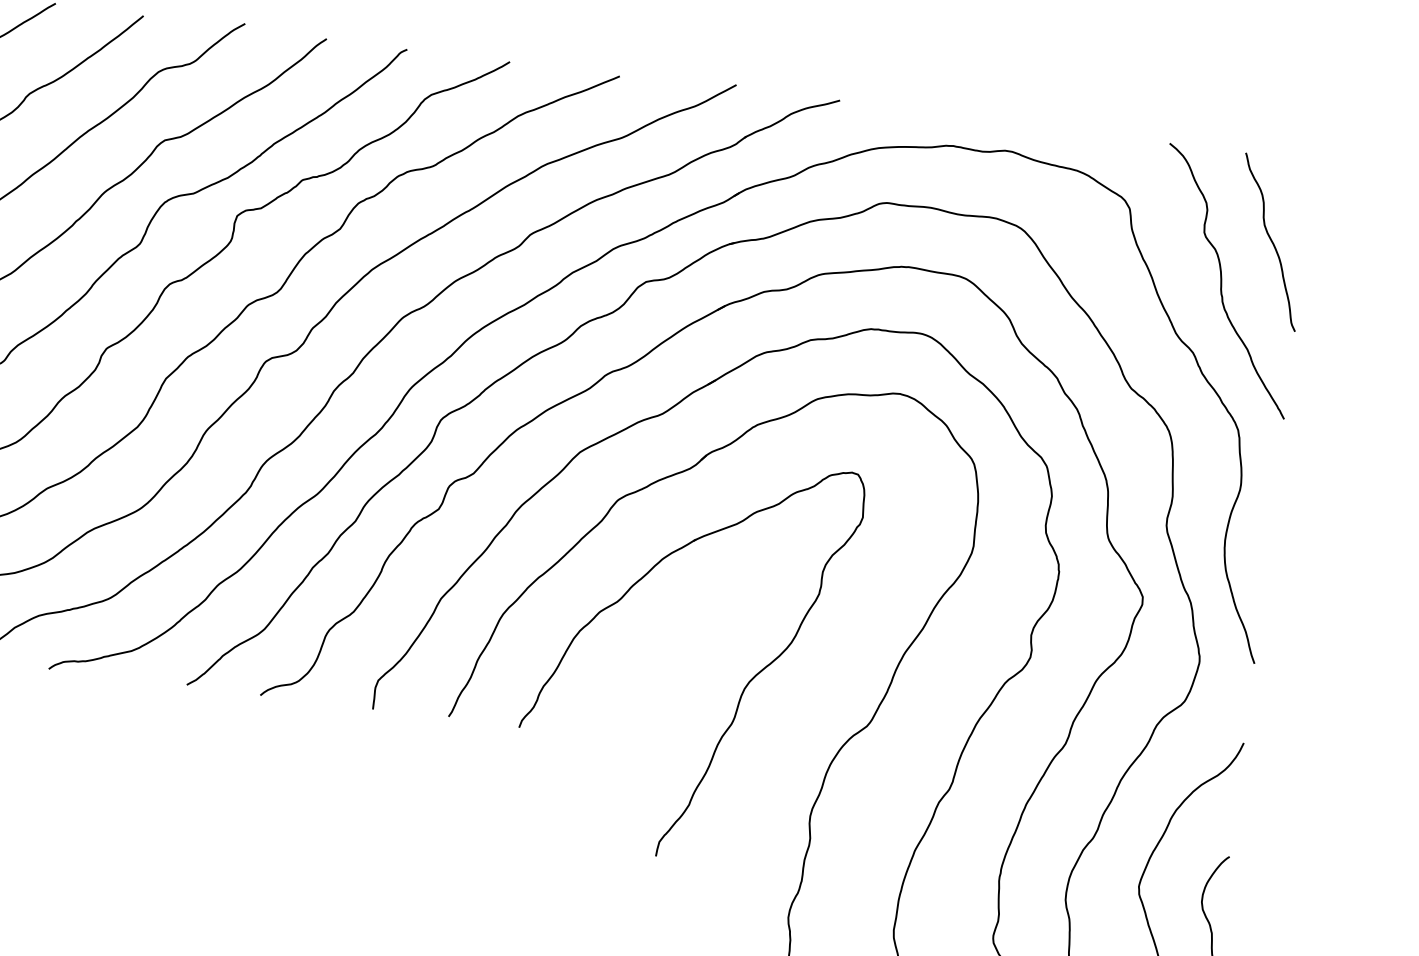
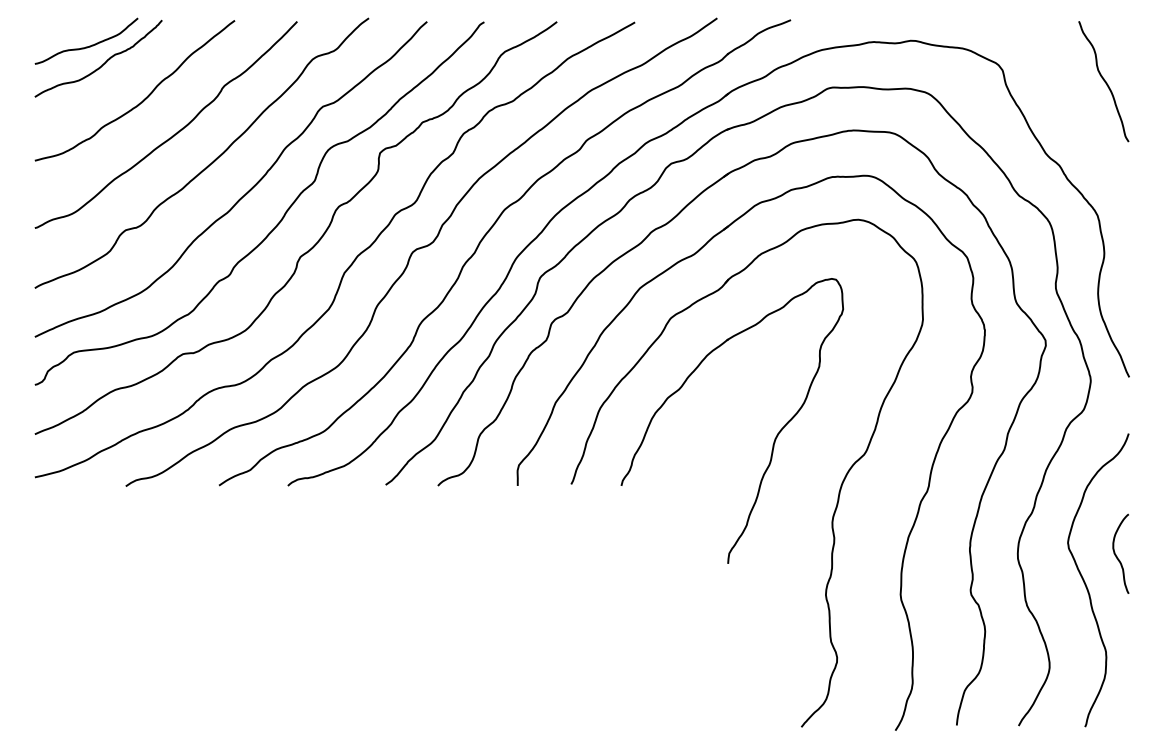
curve: (1222, 280) -> (1073, 112), removed

